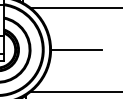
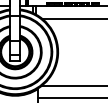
line: (76, 50) -> (78, 52), removed

